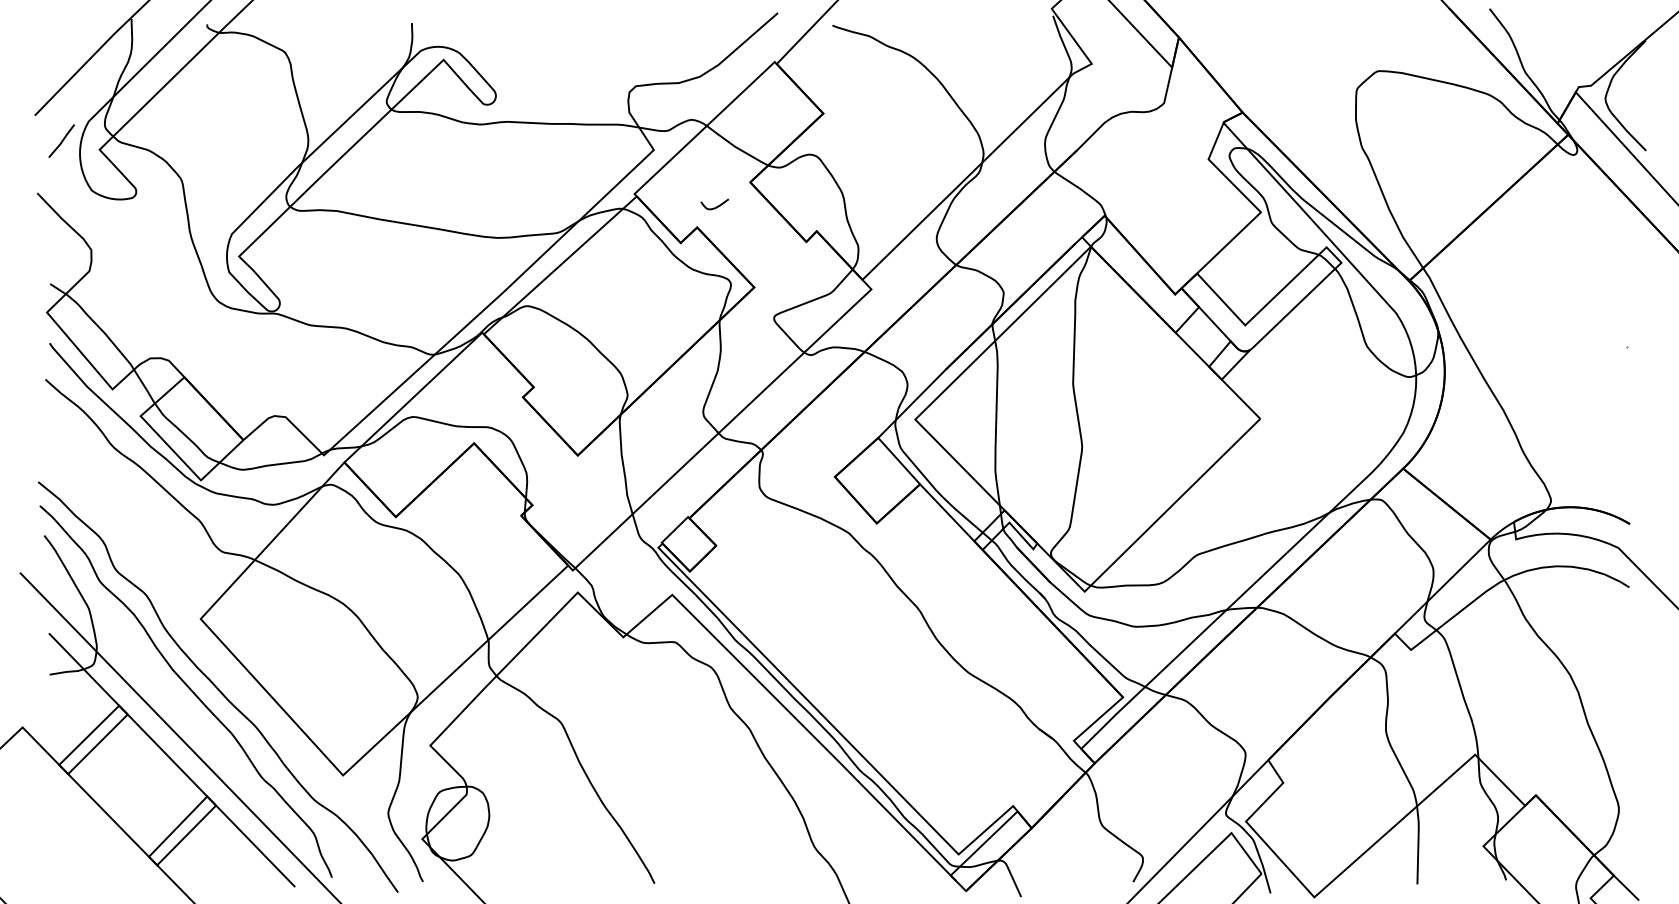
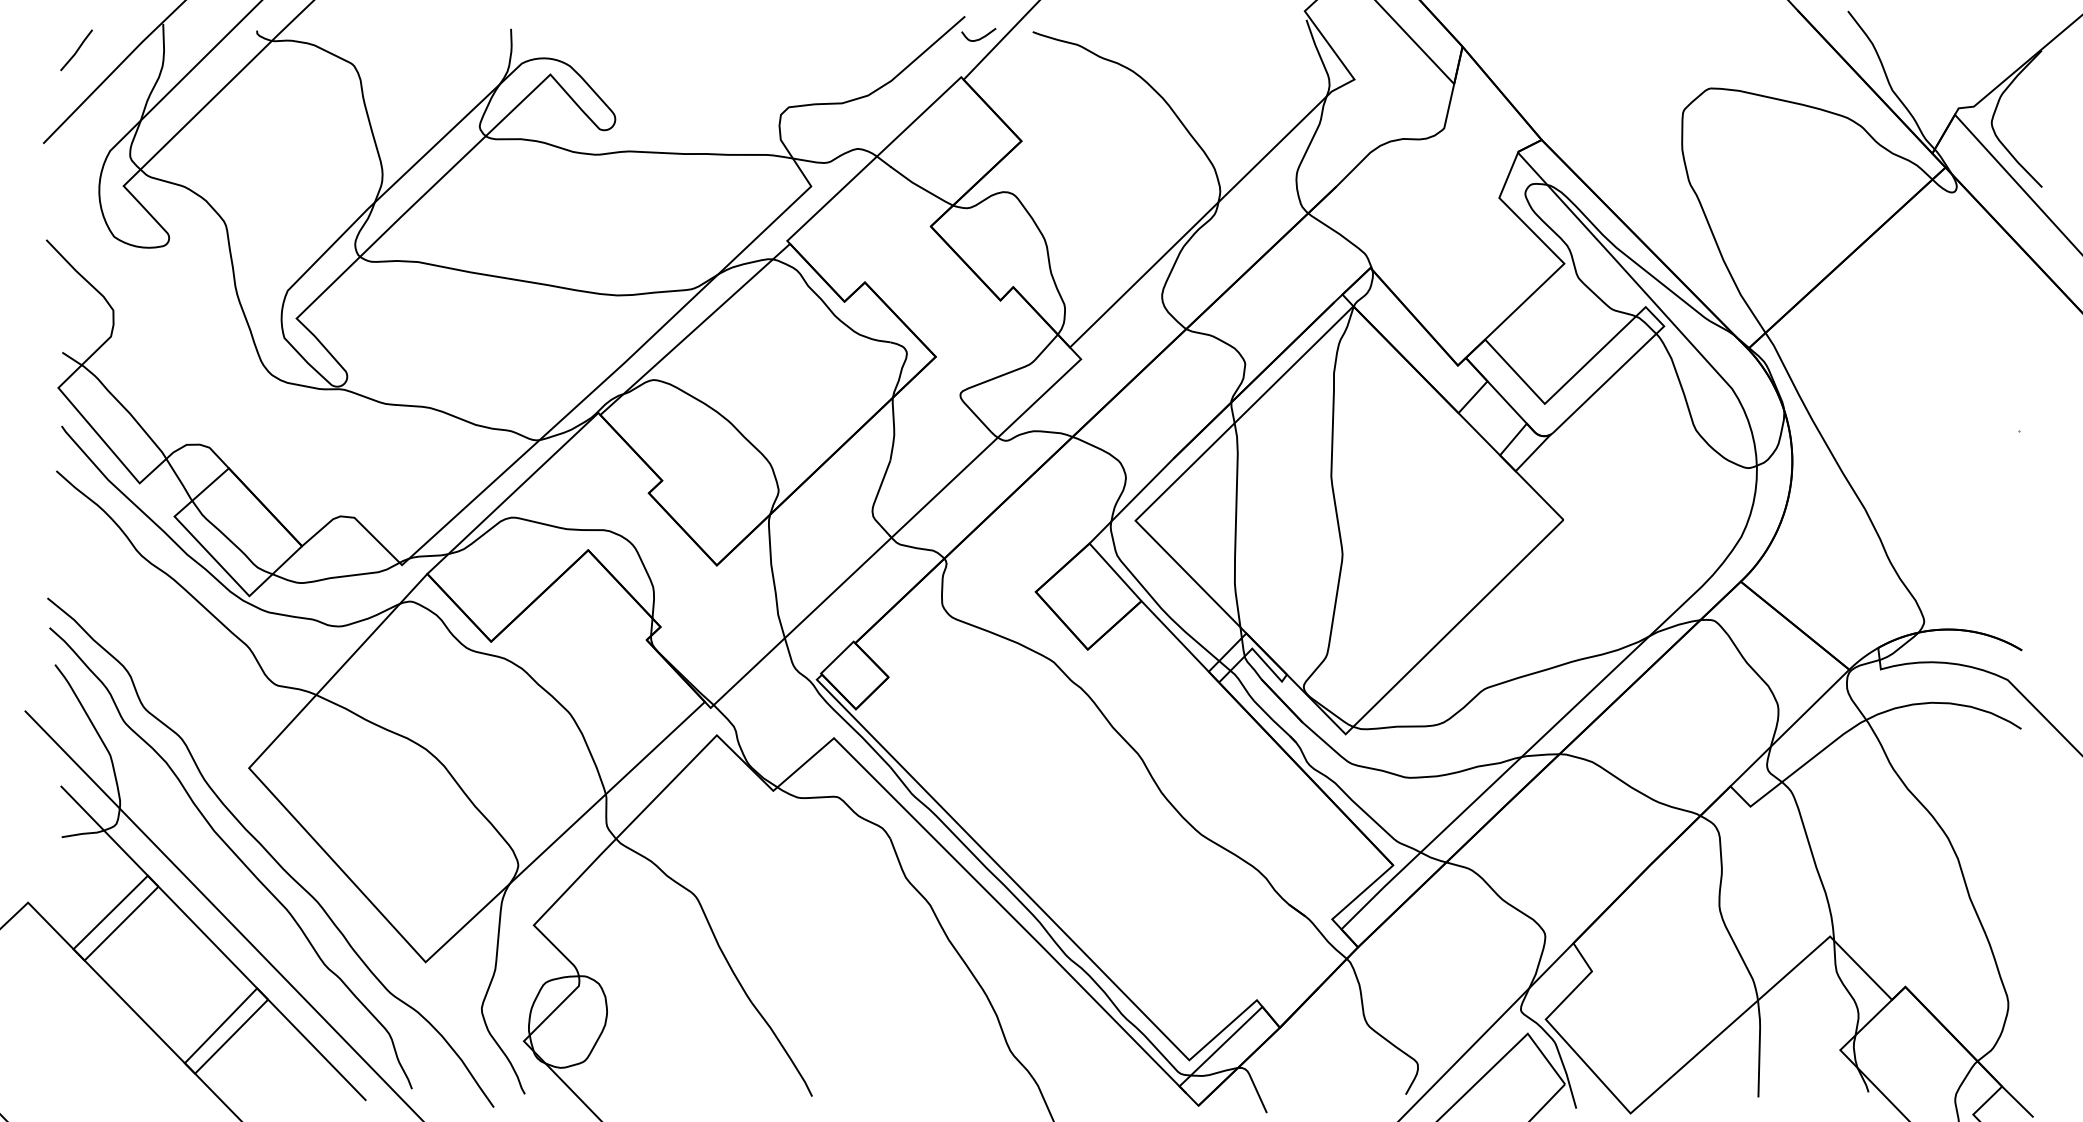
line: (61, 141) -> (76, 50), moved
curve: (716, 206) -> (980, 37), moved

